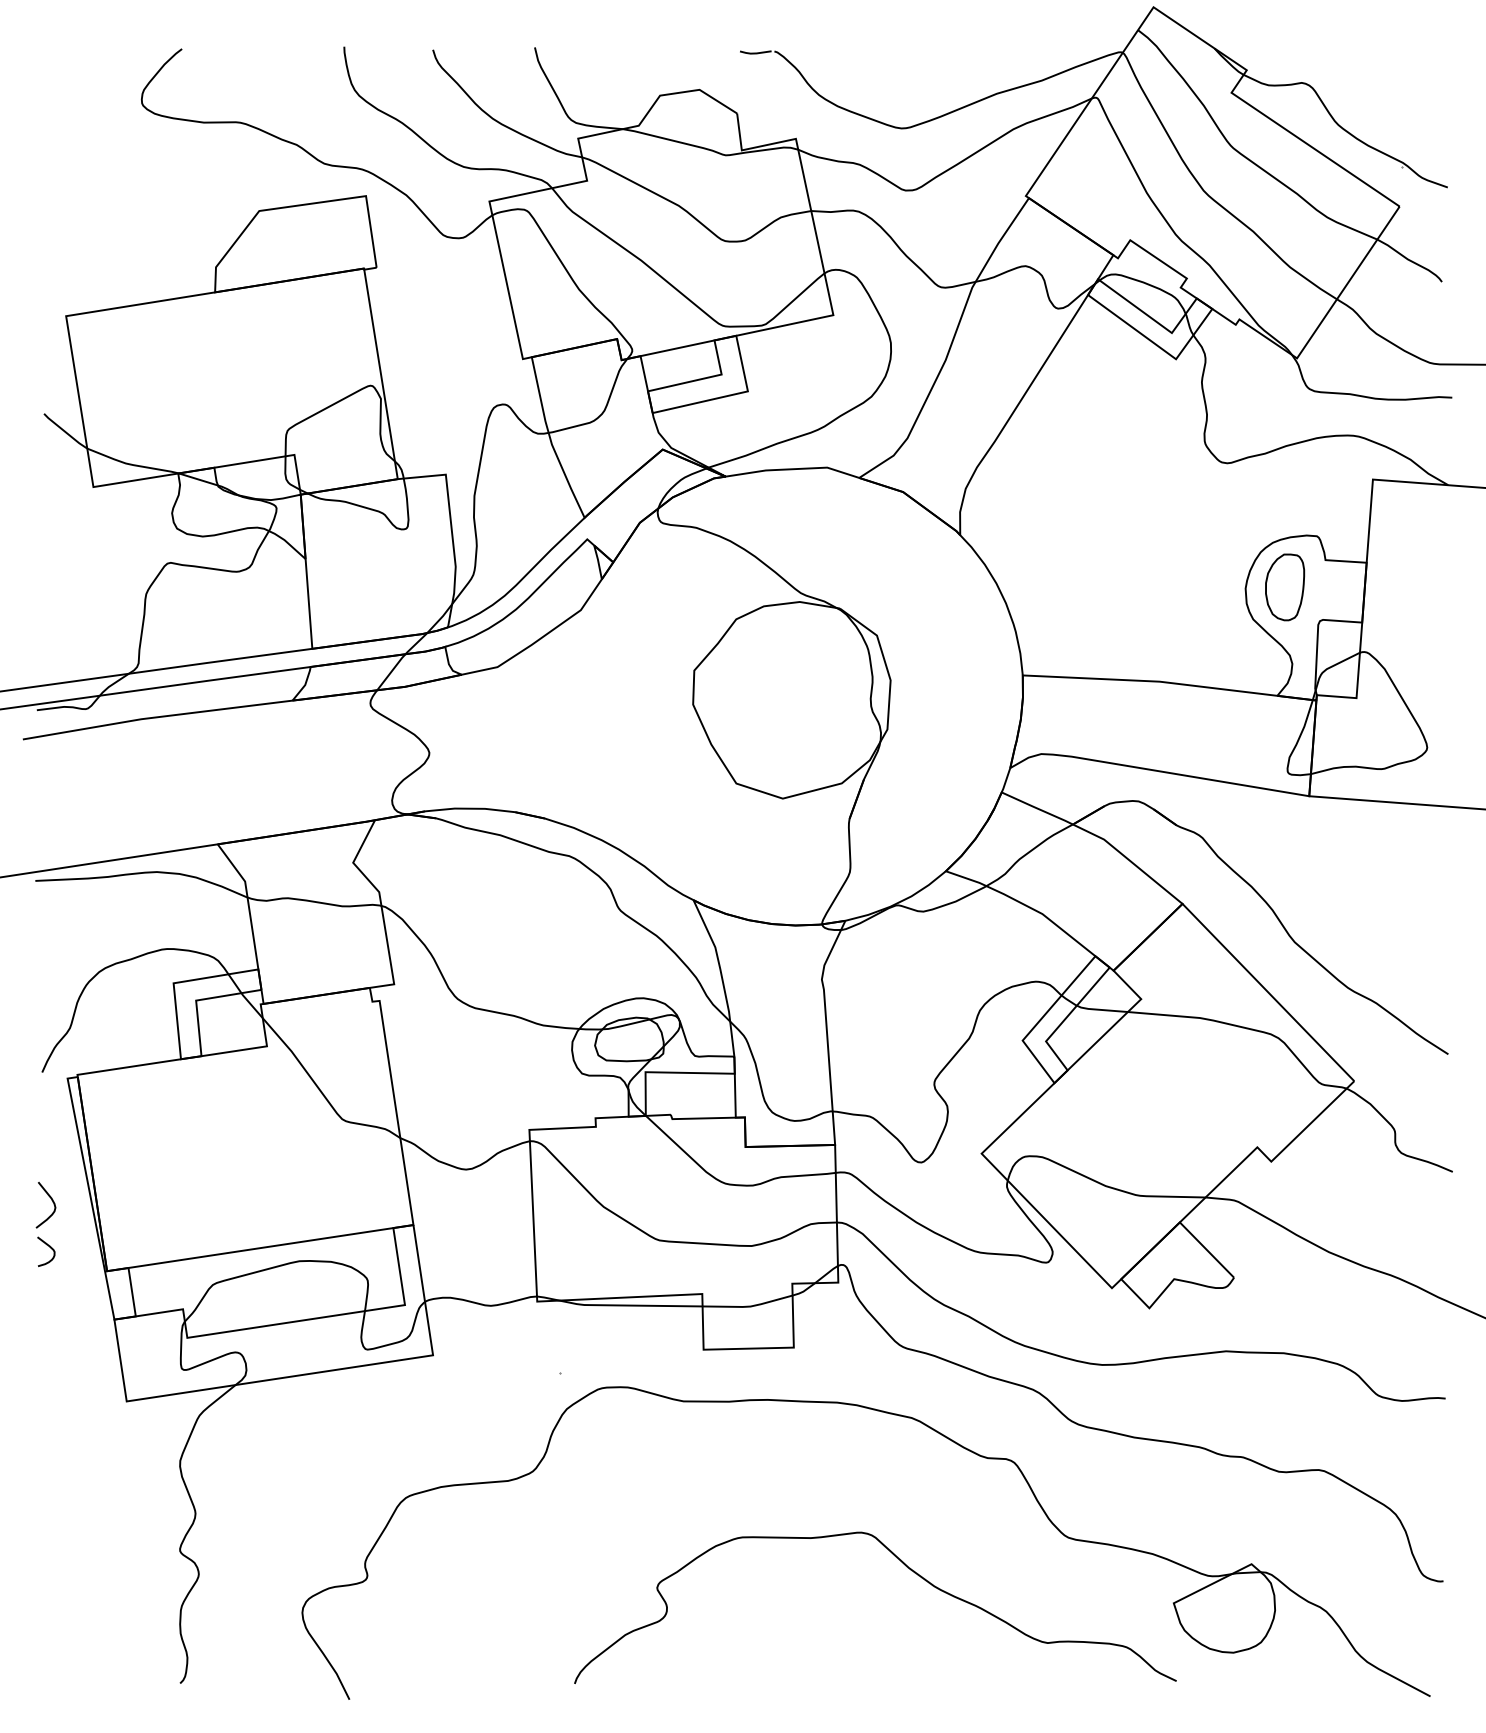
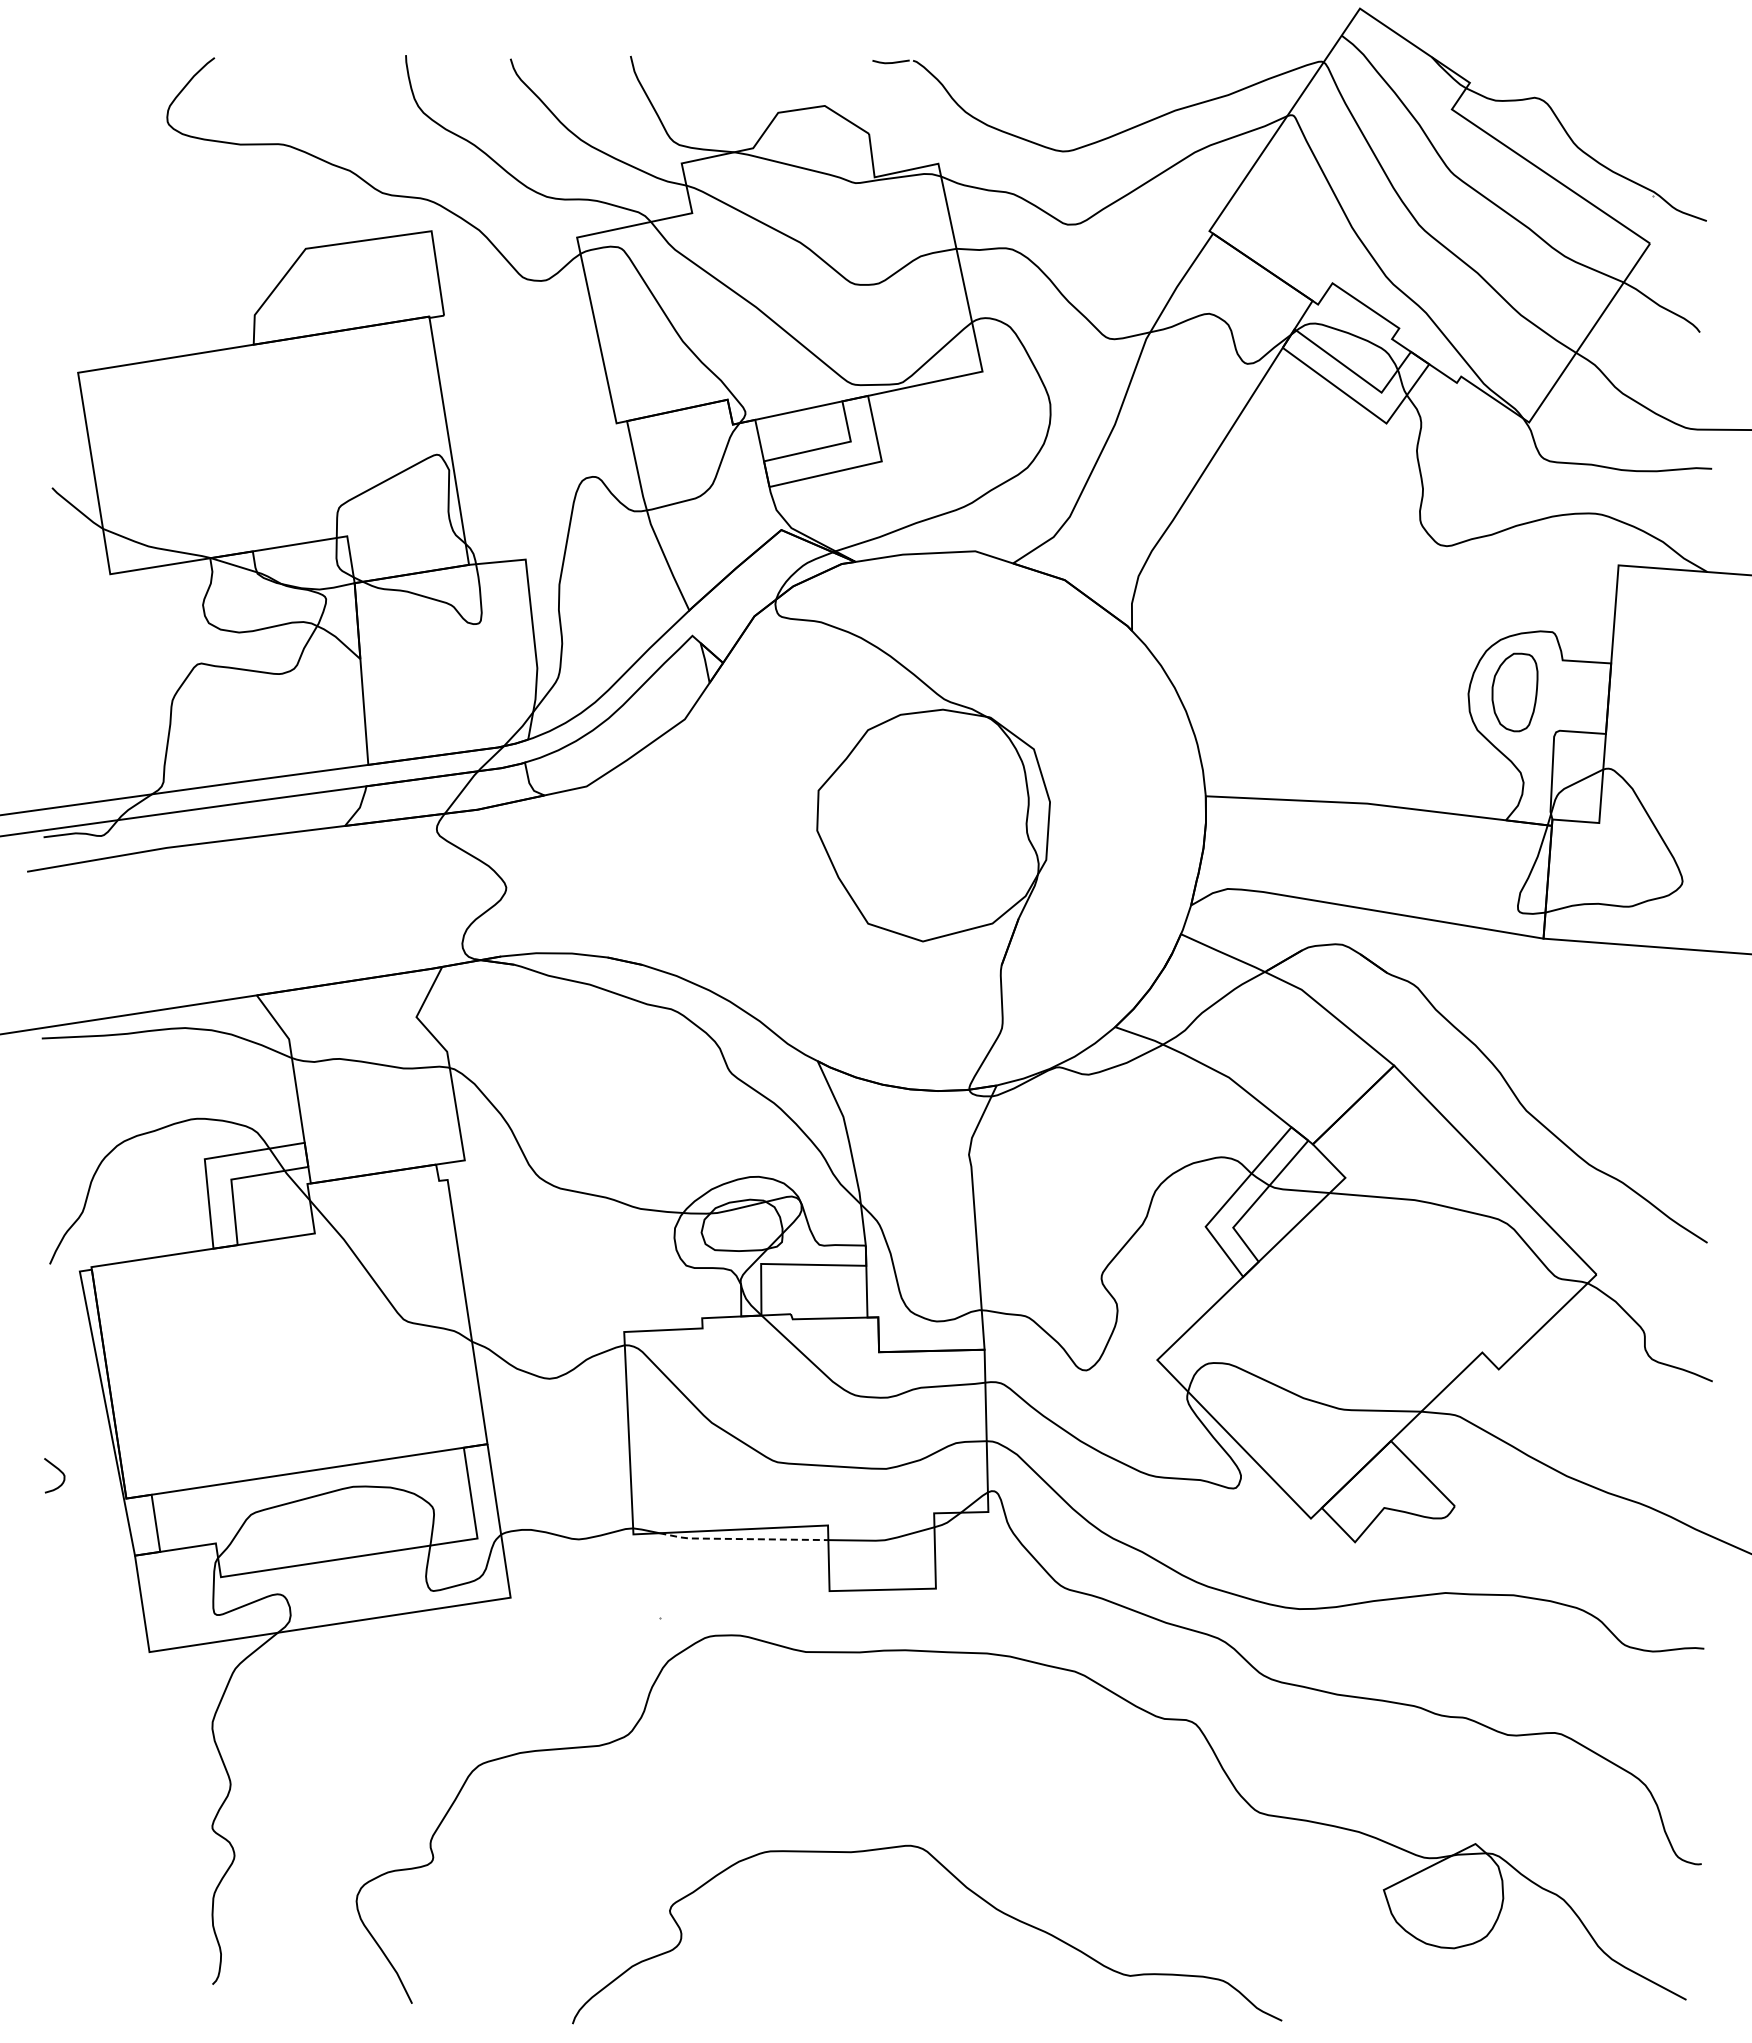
curve: (52, 1201) -> (61, 1416), removed
line: (629, 1305) -> (742, 1539), solid -> dashed
curve: (909, 1569) -> (967, 1889), moved

